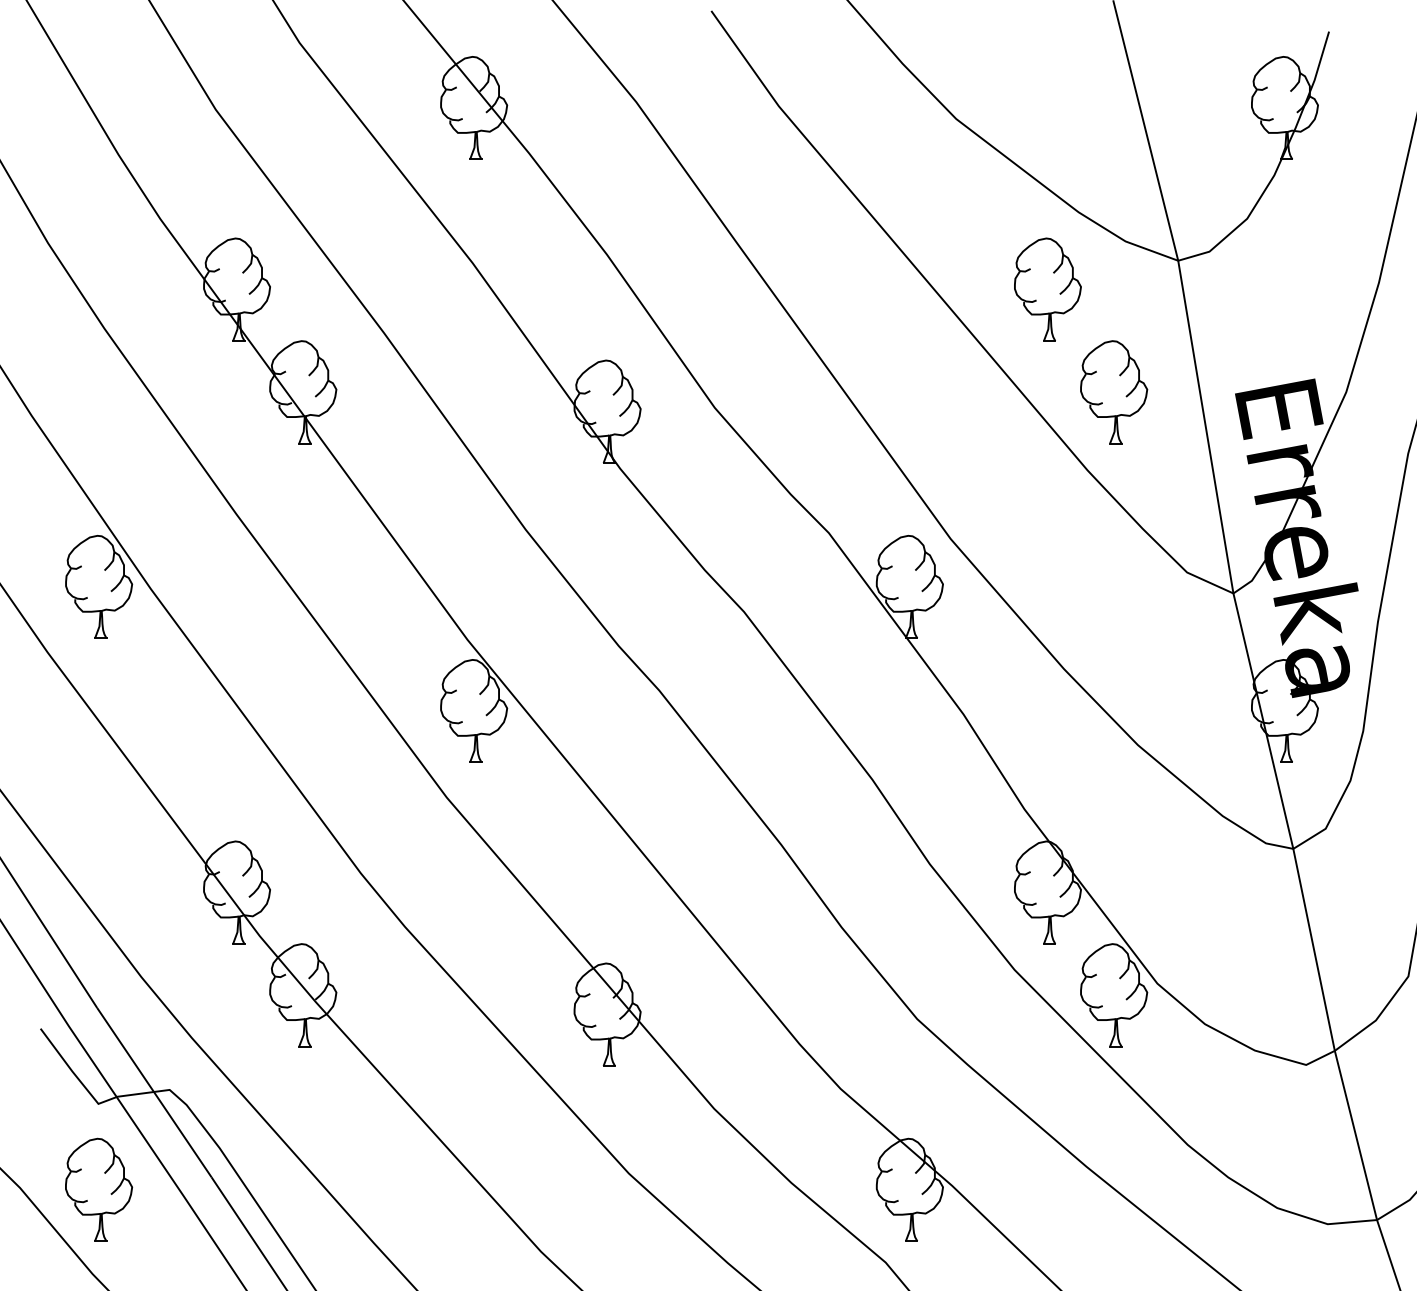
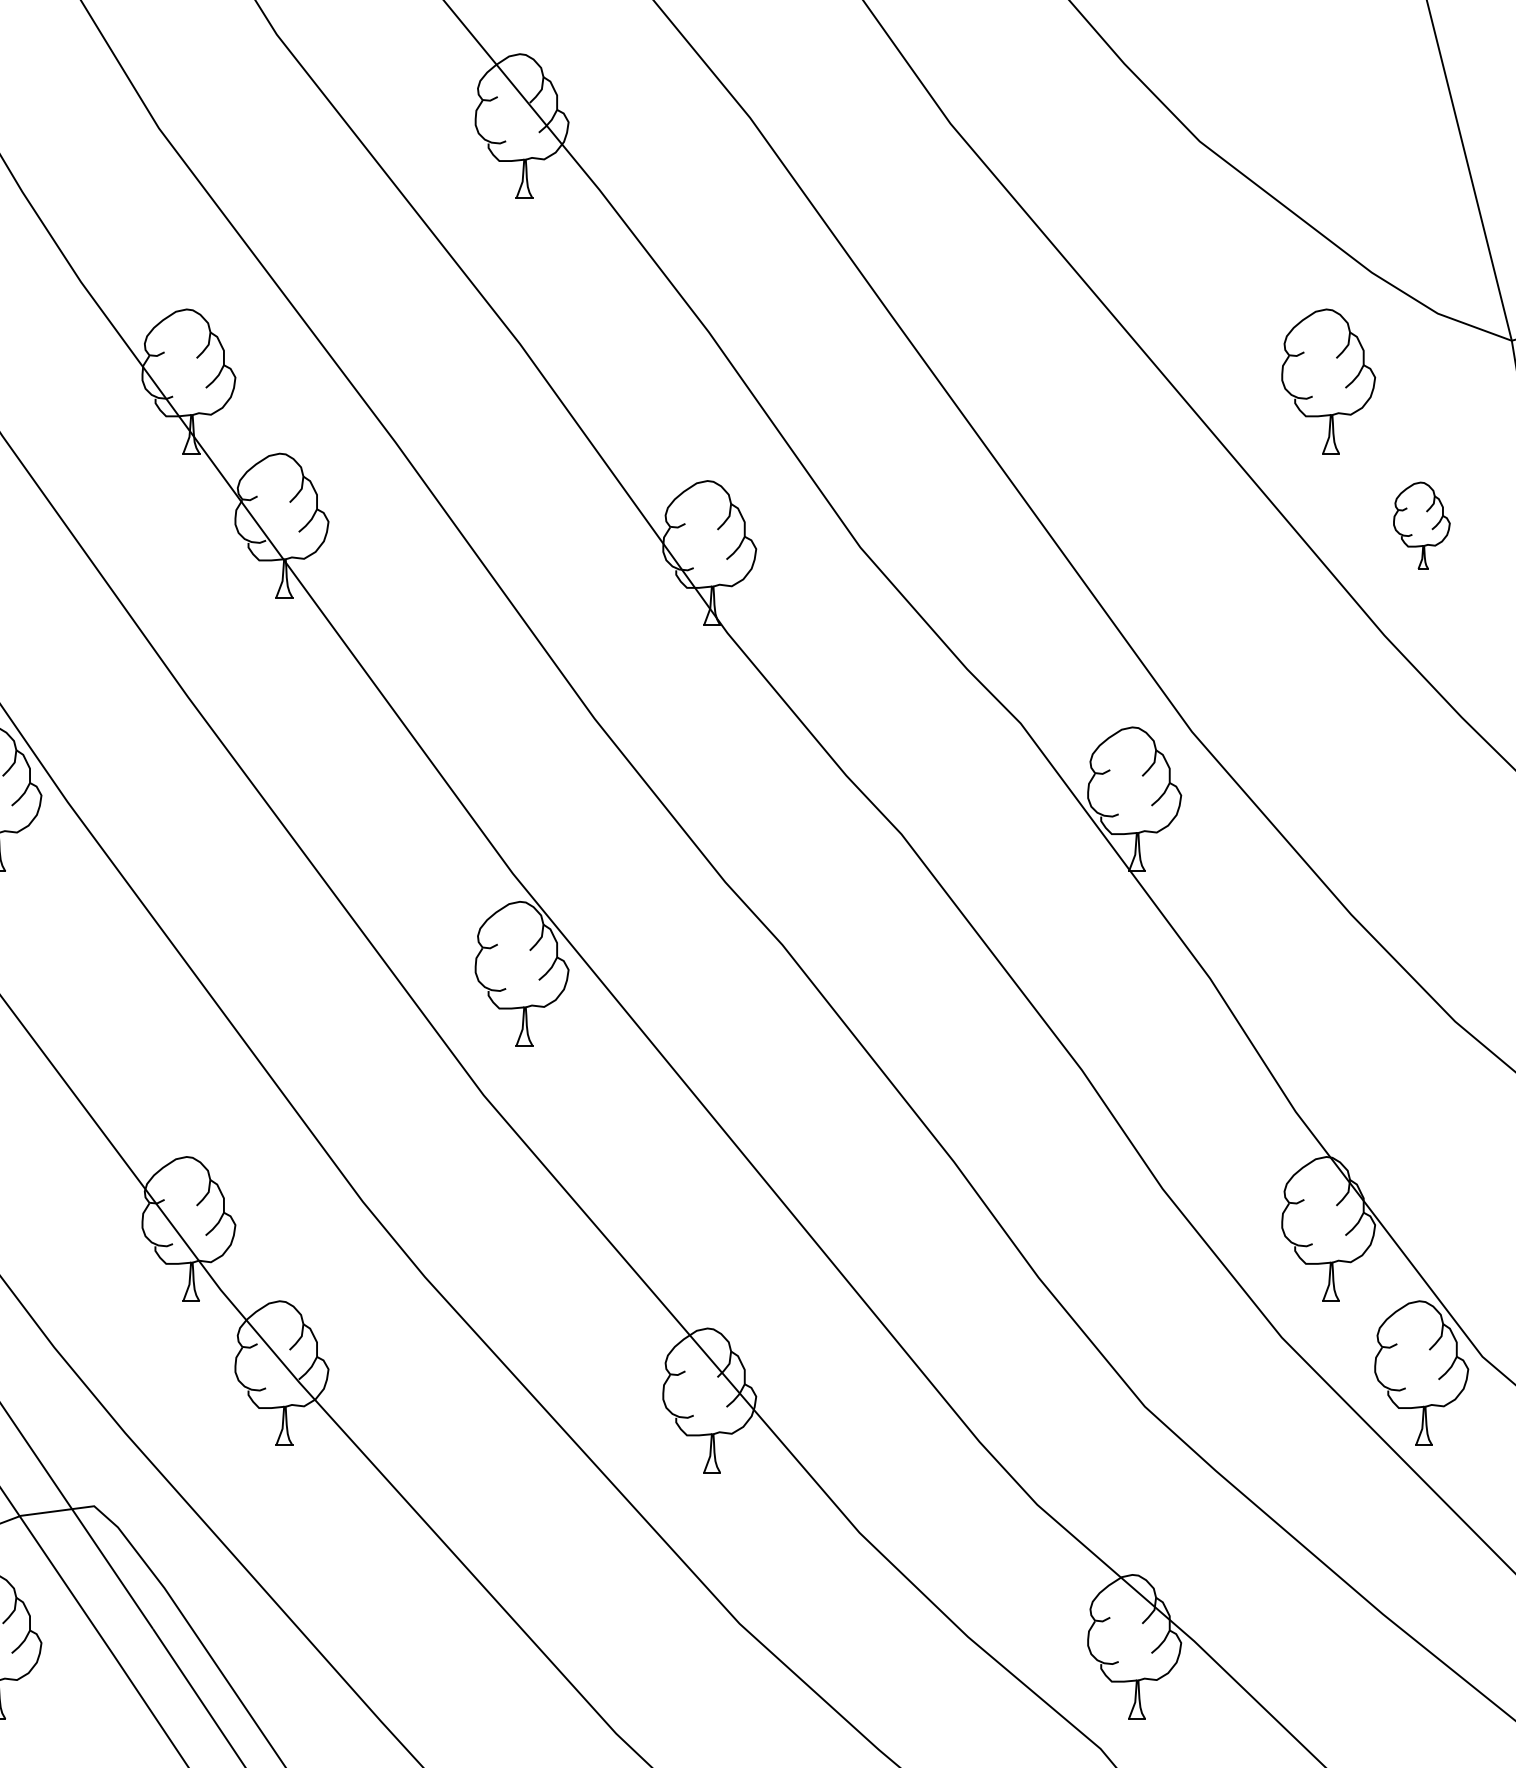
part: (1114, 392) -> (1422, 525), size x0.6

